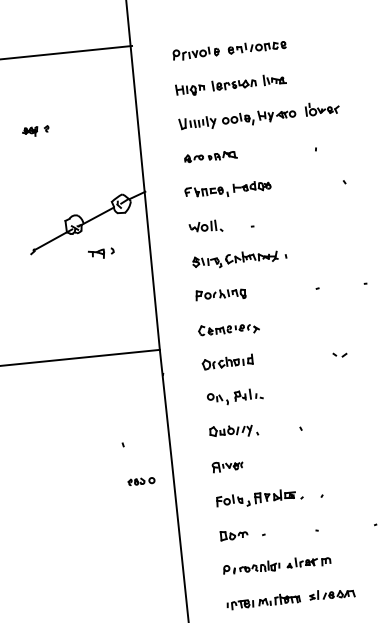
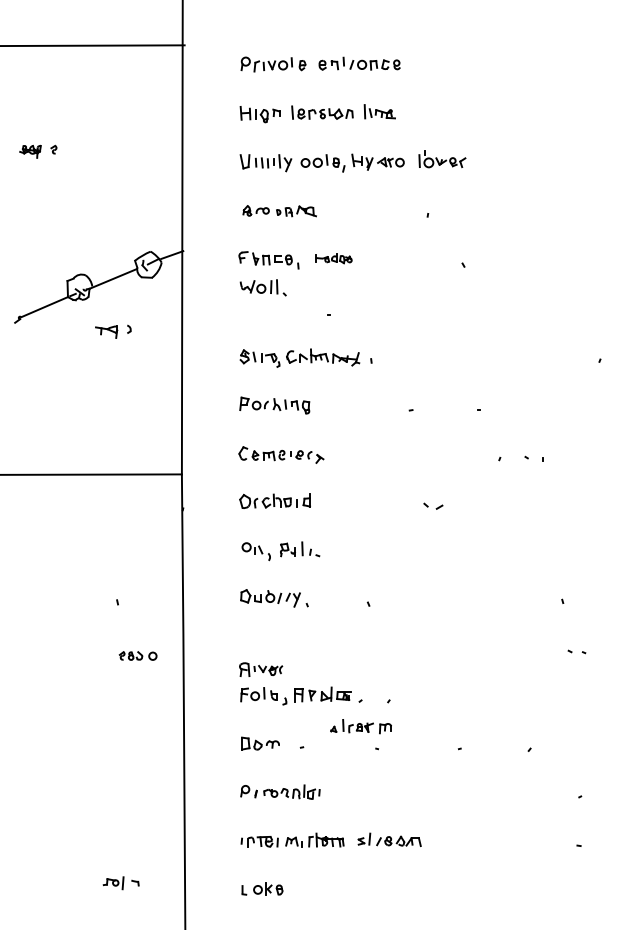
part: (252, 186) -> (333, 258), size x0.7
part: (205, 226) -> (262, 287), moved
part: (228, 466) -> (261, 669), moved
part: (308, 561) -> (360, 726), moved

